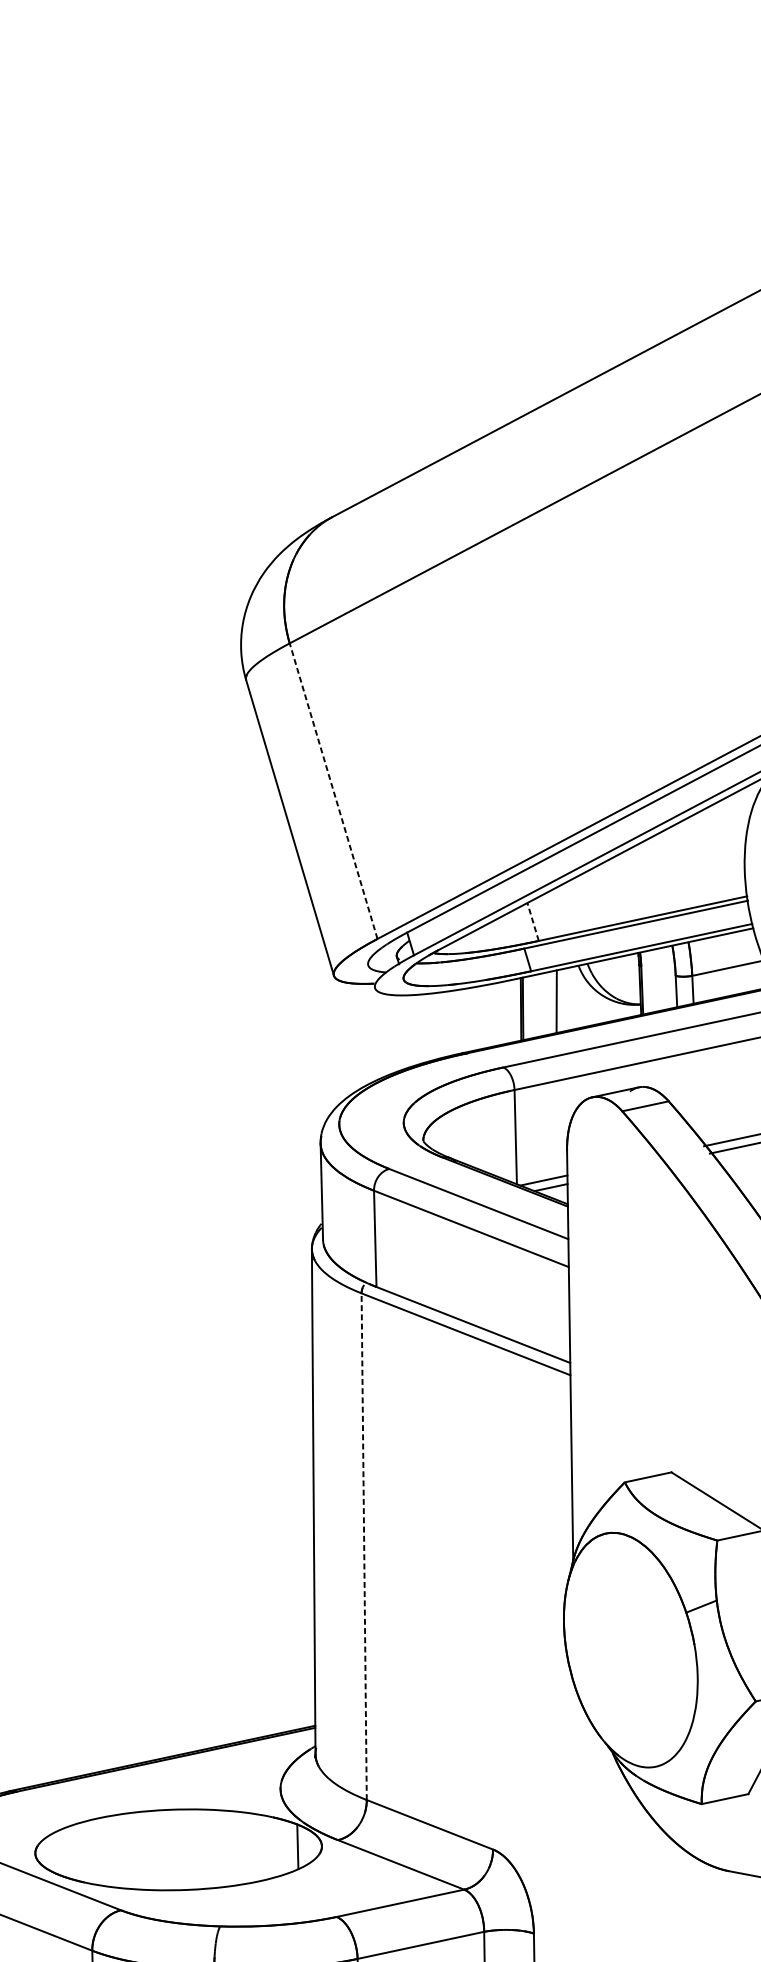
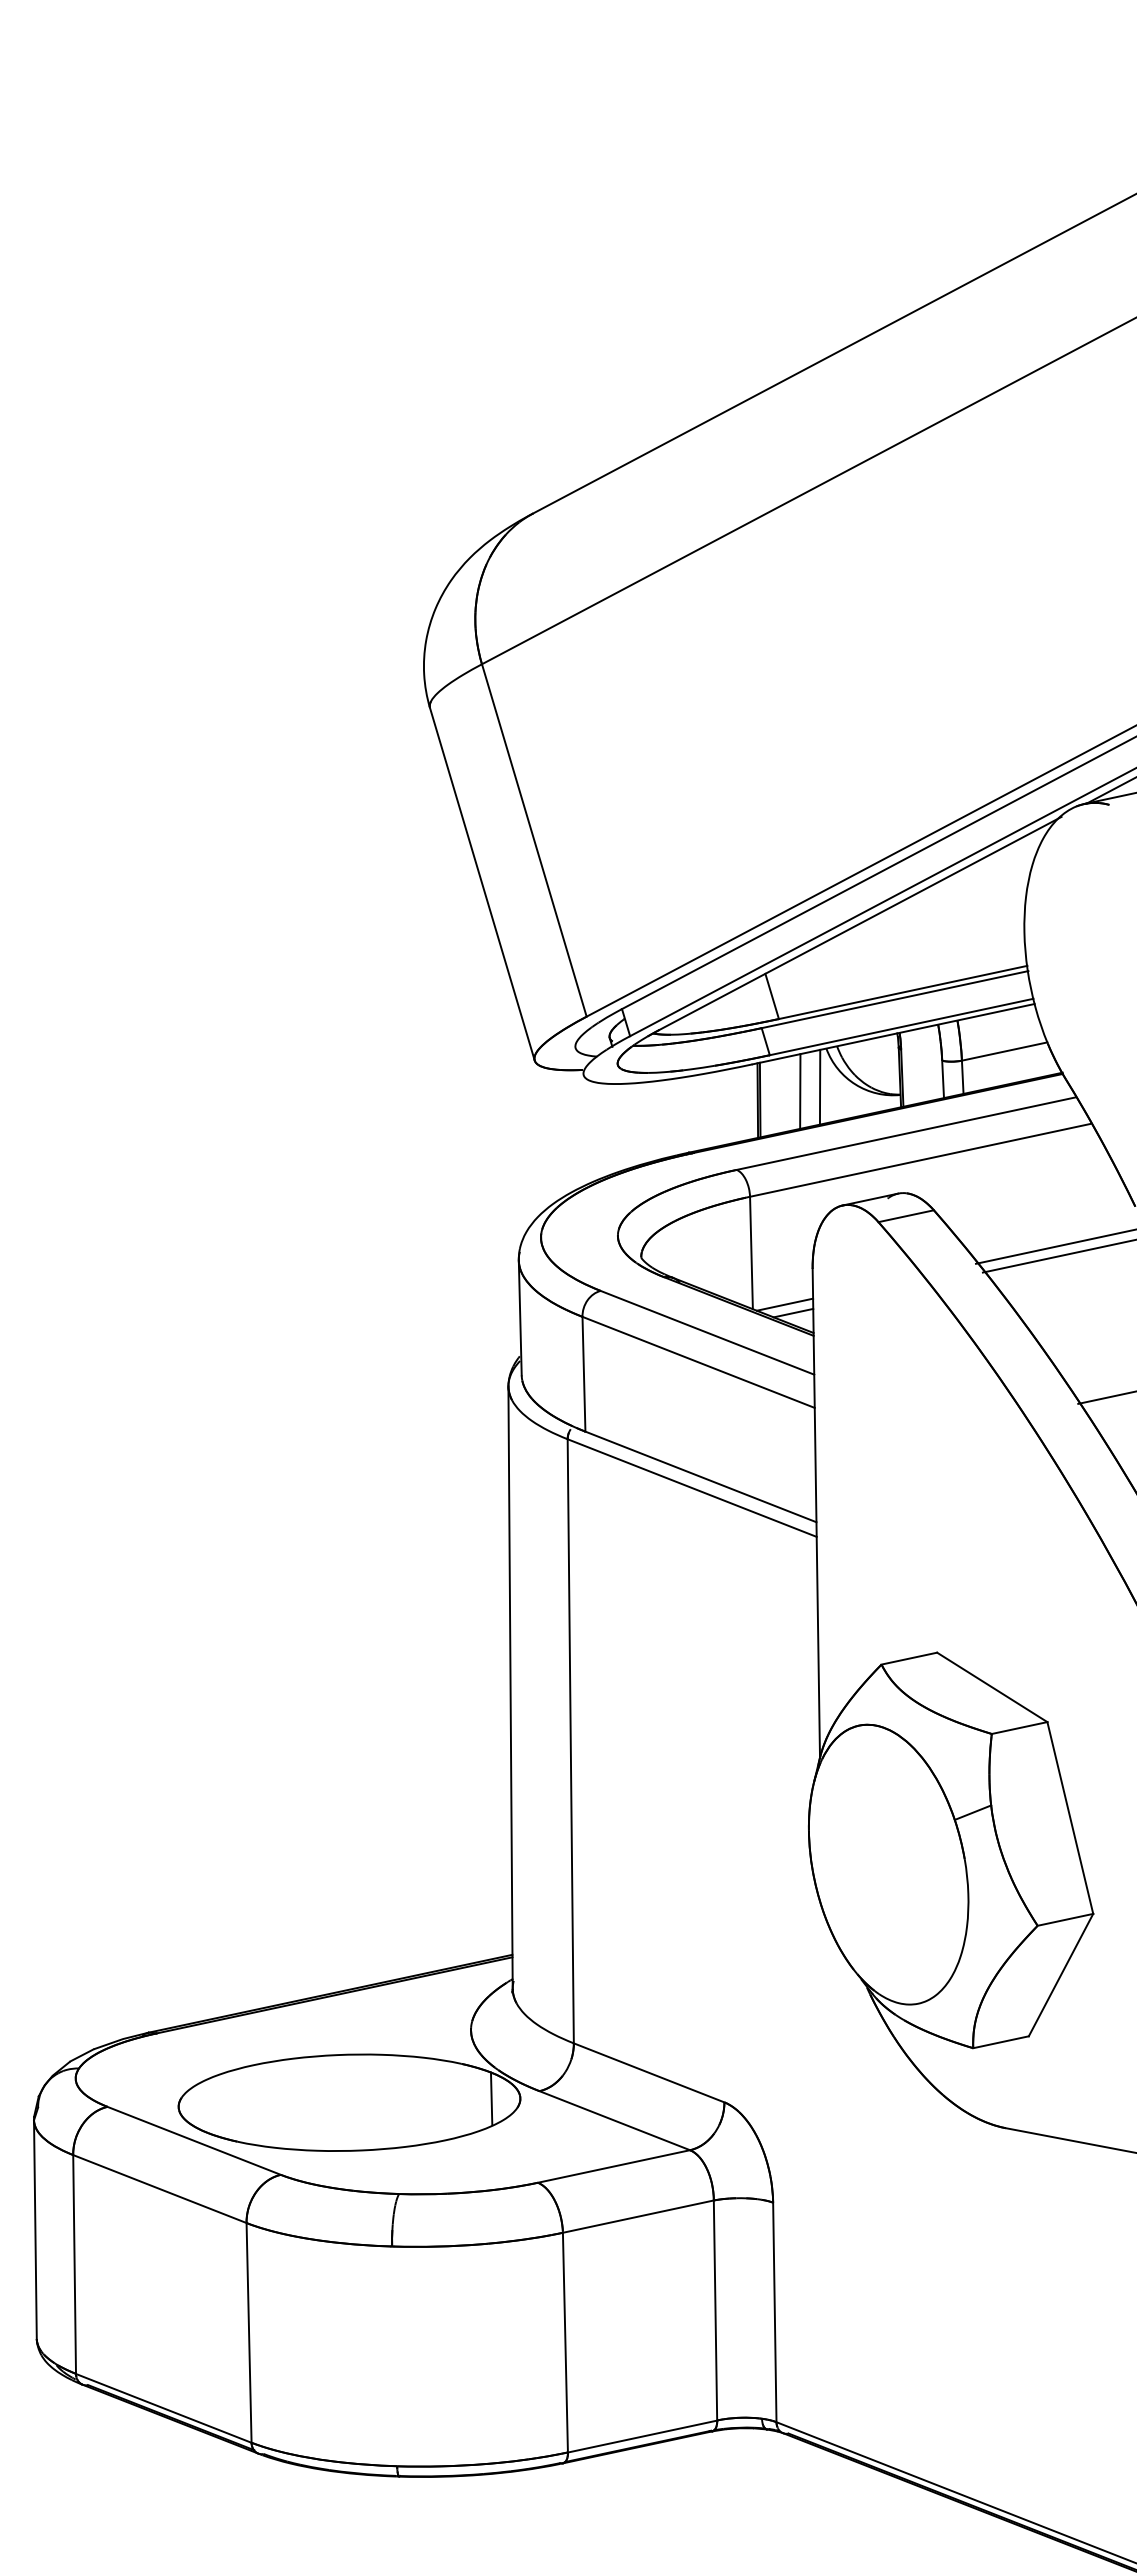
line: (333, 791) -> (534, 840), dashed -> solid
line: (533, 922) -> (772, 996), dashed -> solid
line: (572, 997) -> (819, 1086), added
line: (363, 1546) -> (570, 1740), dashed -> solid

